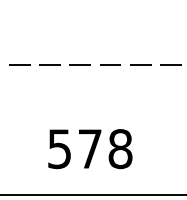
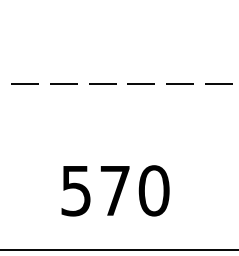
text: (120, 148) -> (153, 190), 578 -> 570

